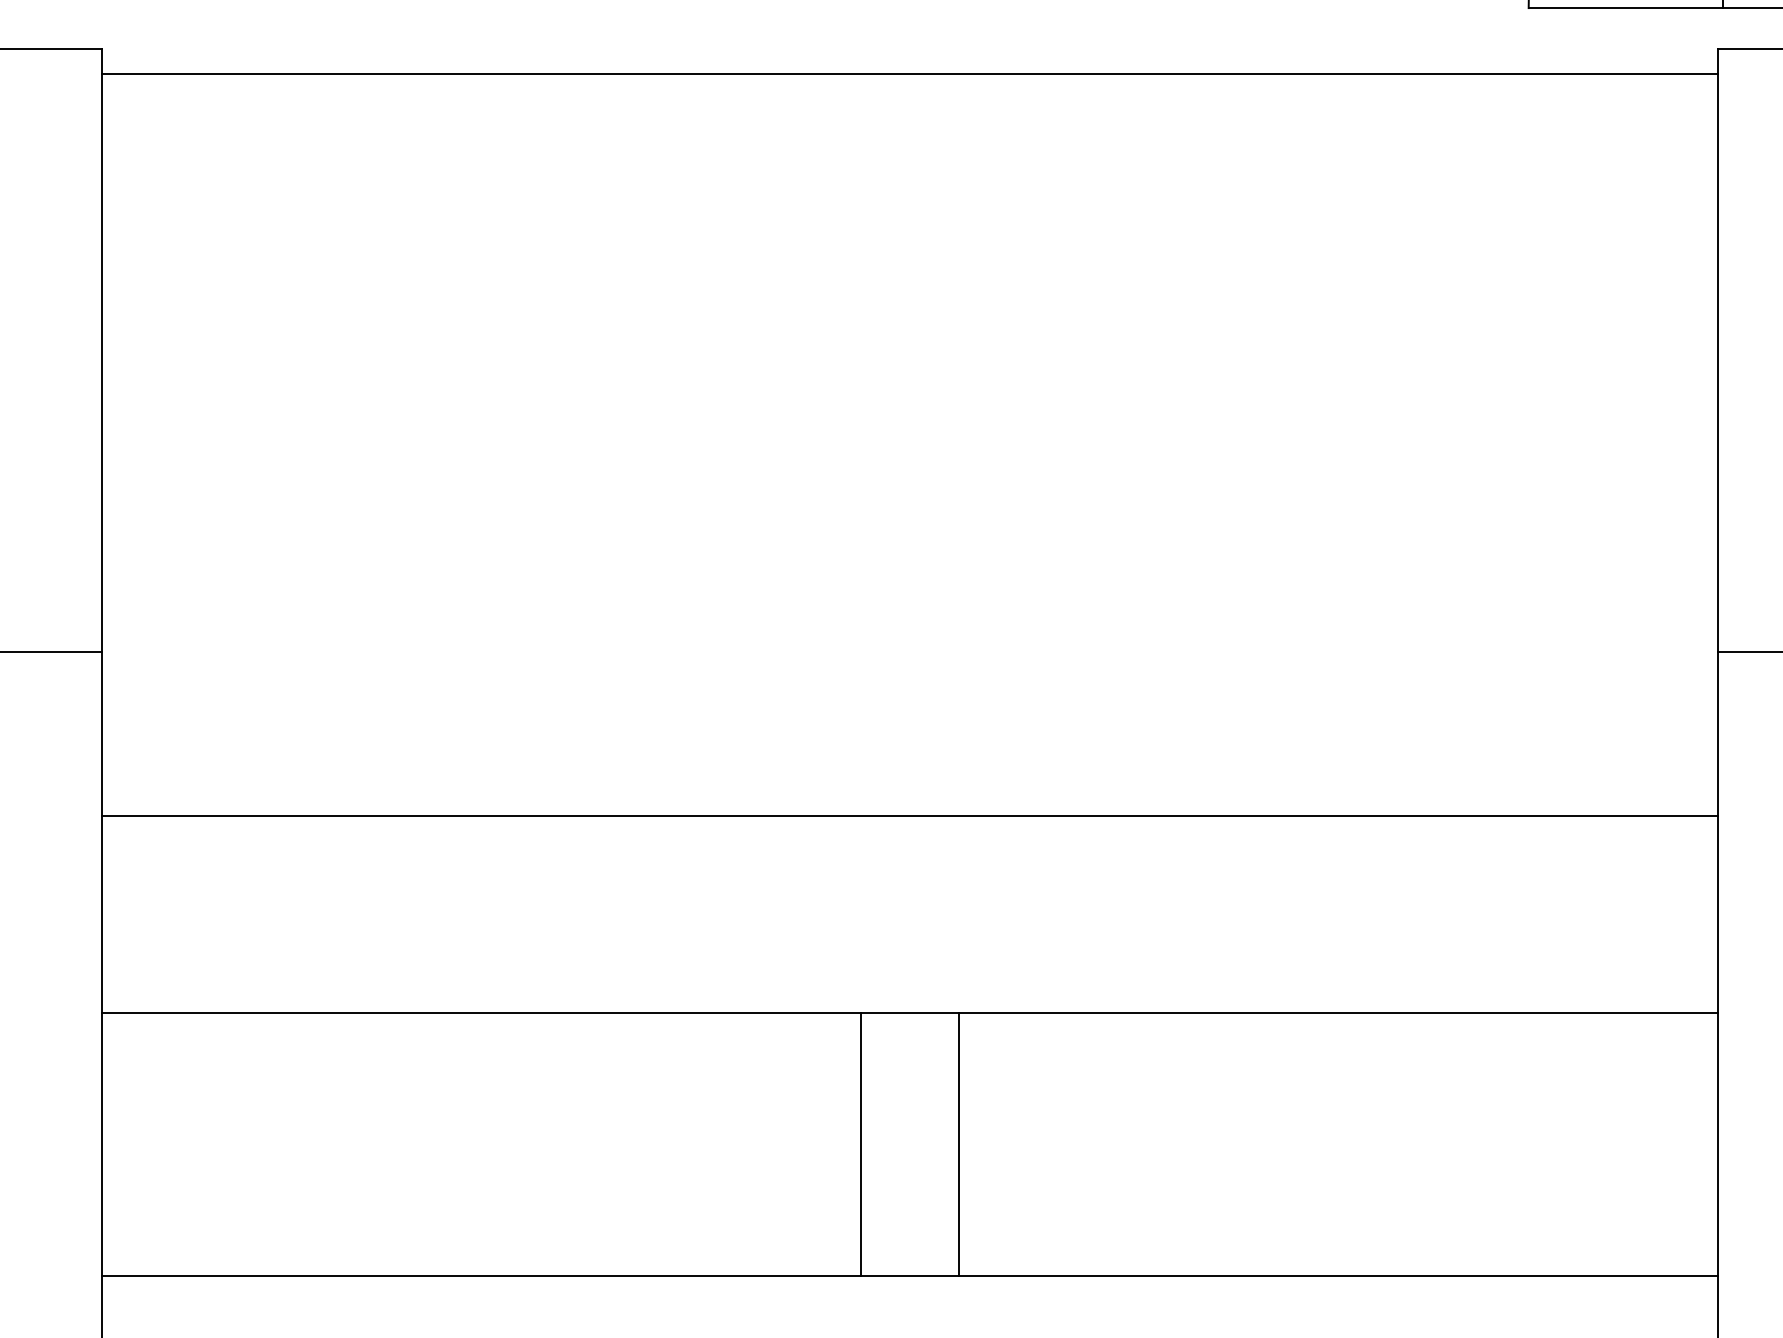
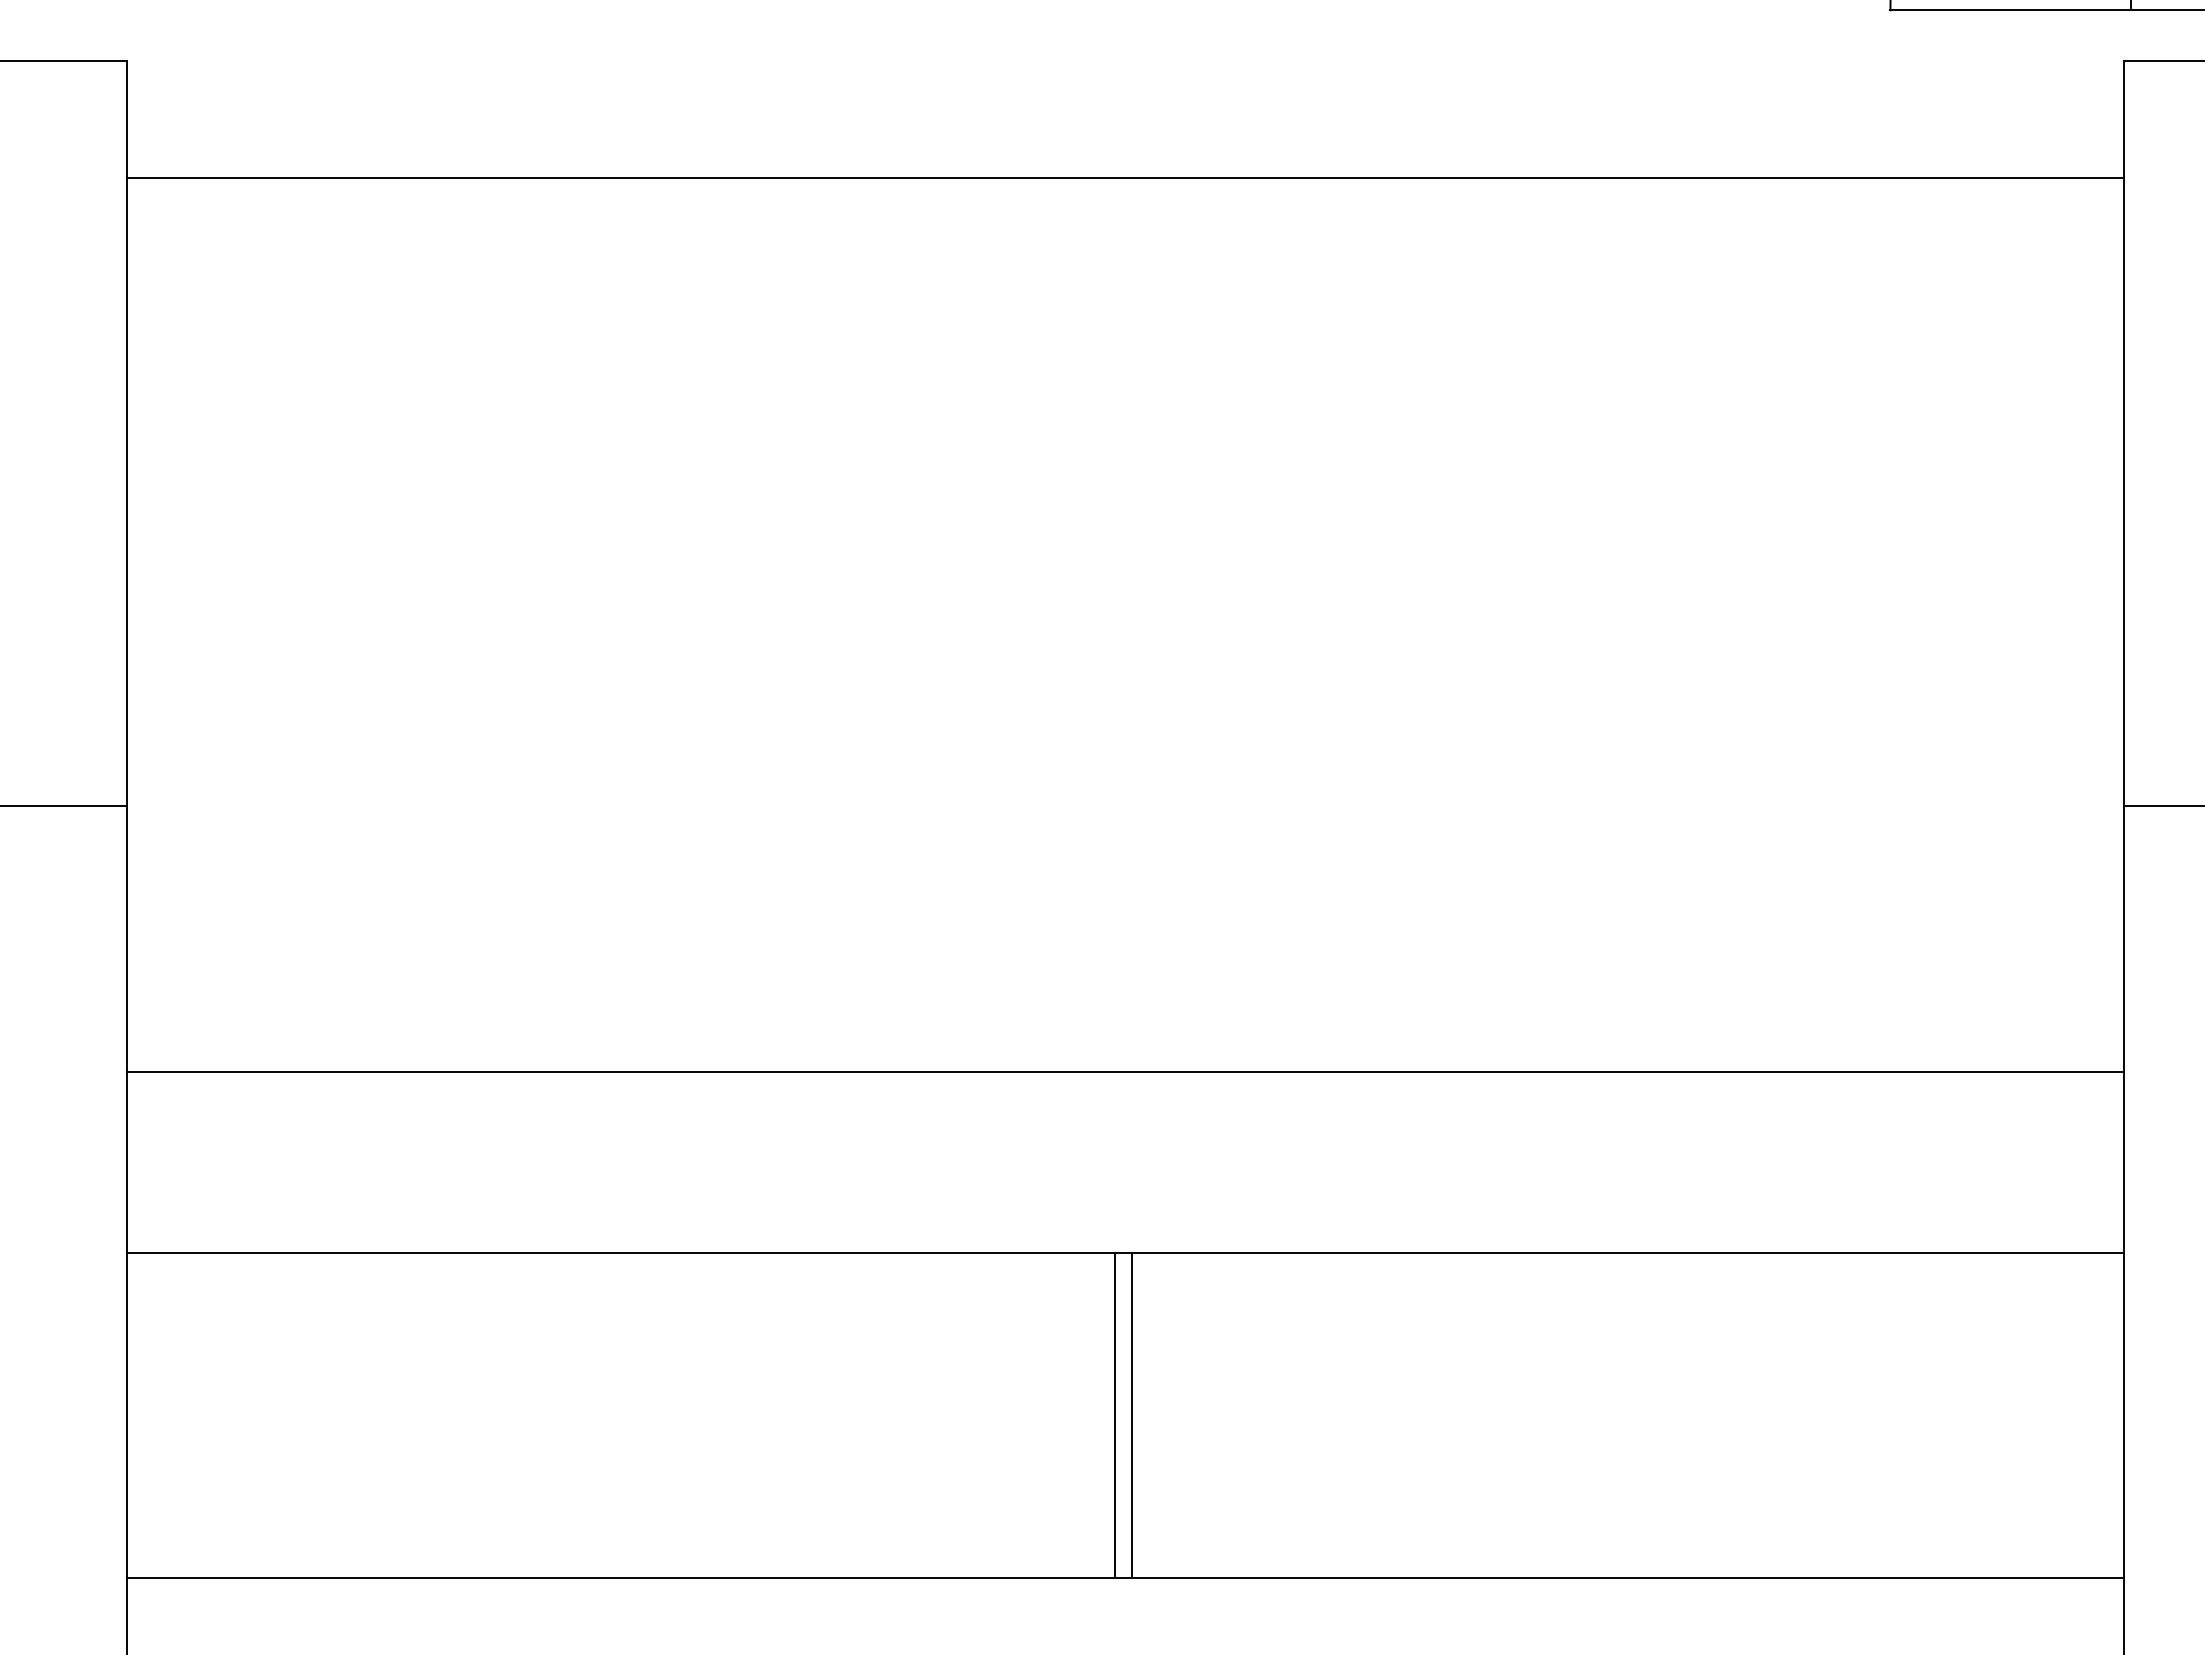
line: (910, 73) -> (1125, 177), moved
line: (910, 816) -> (1125, 1072), moved
line: (860, 1143) -> (1115, 1414), moved
line: (959, 1143) -> (1132, 1414), moved

